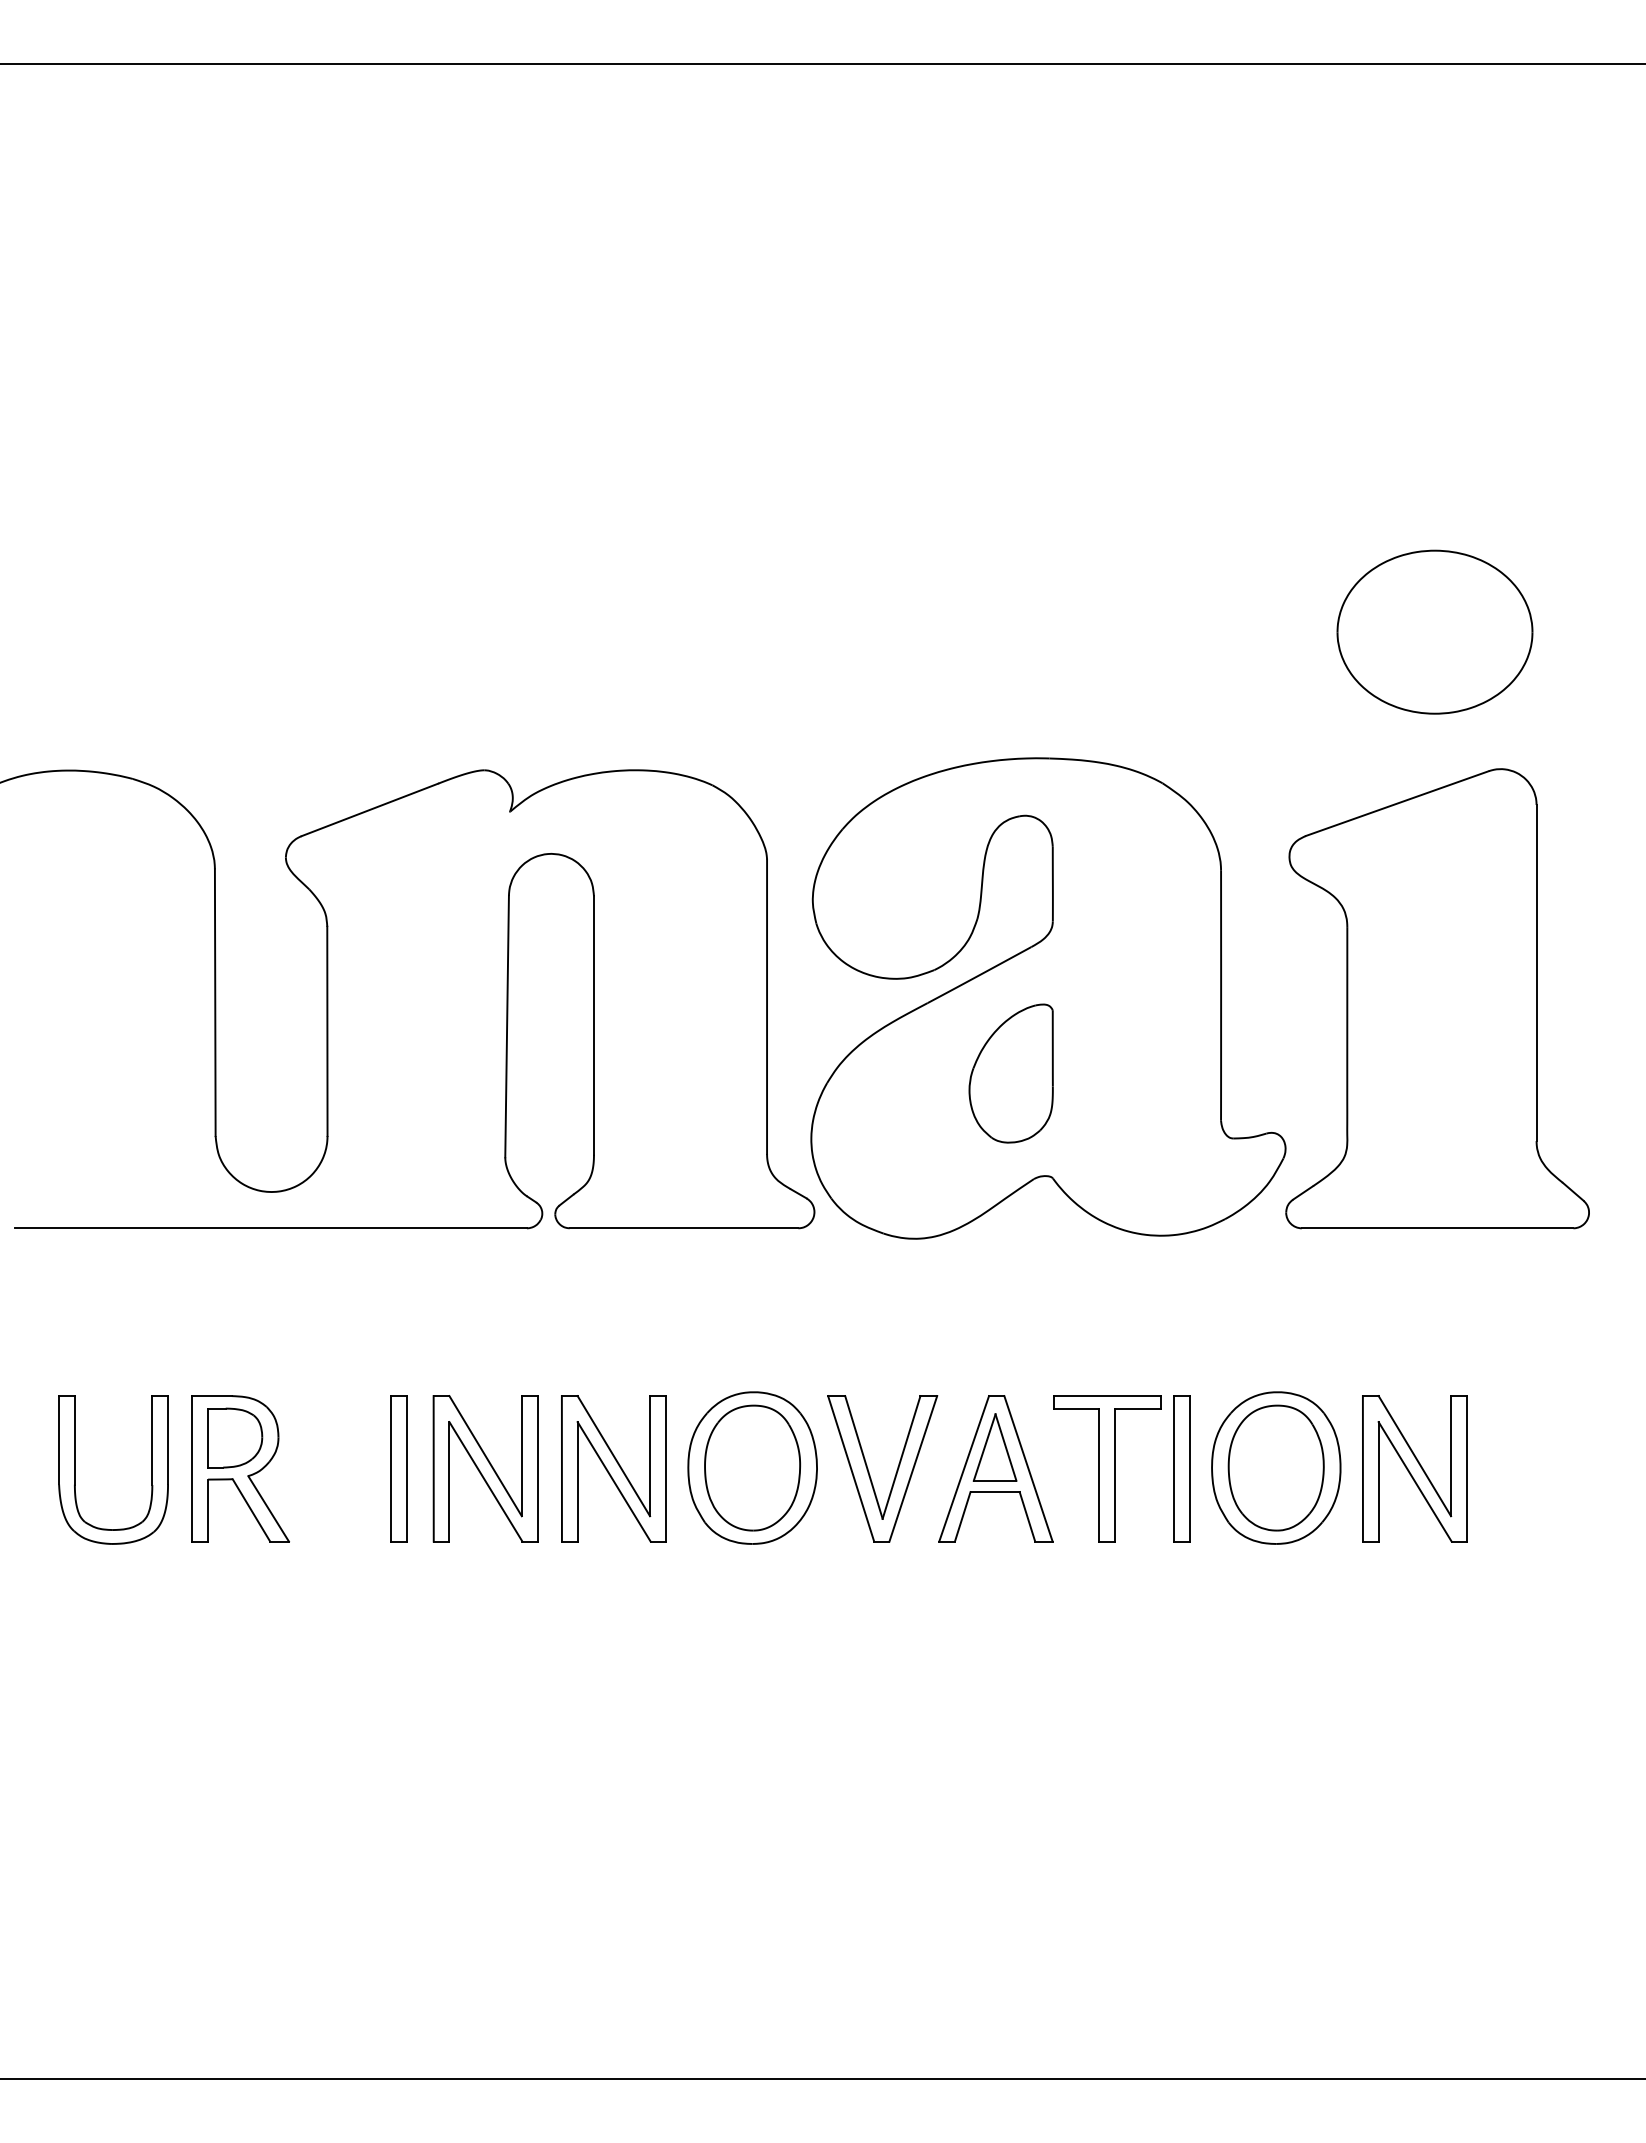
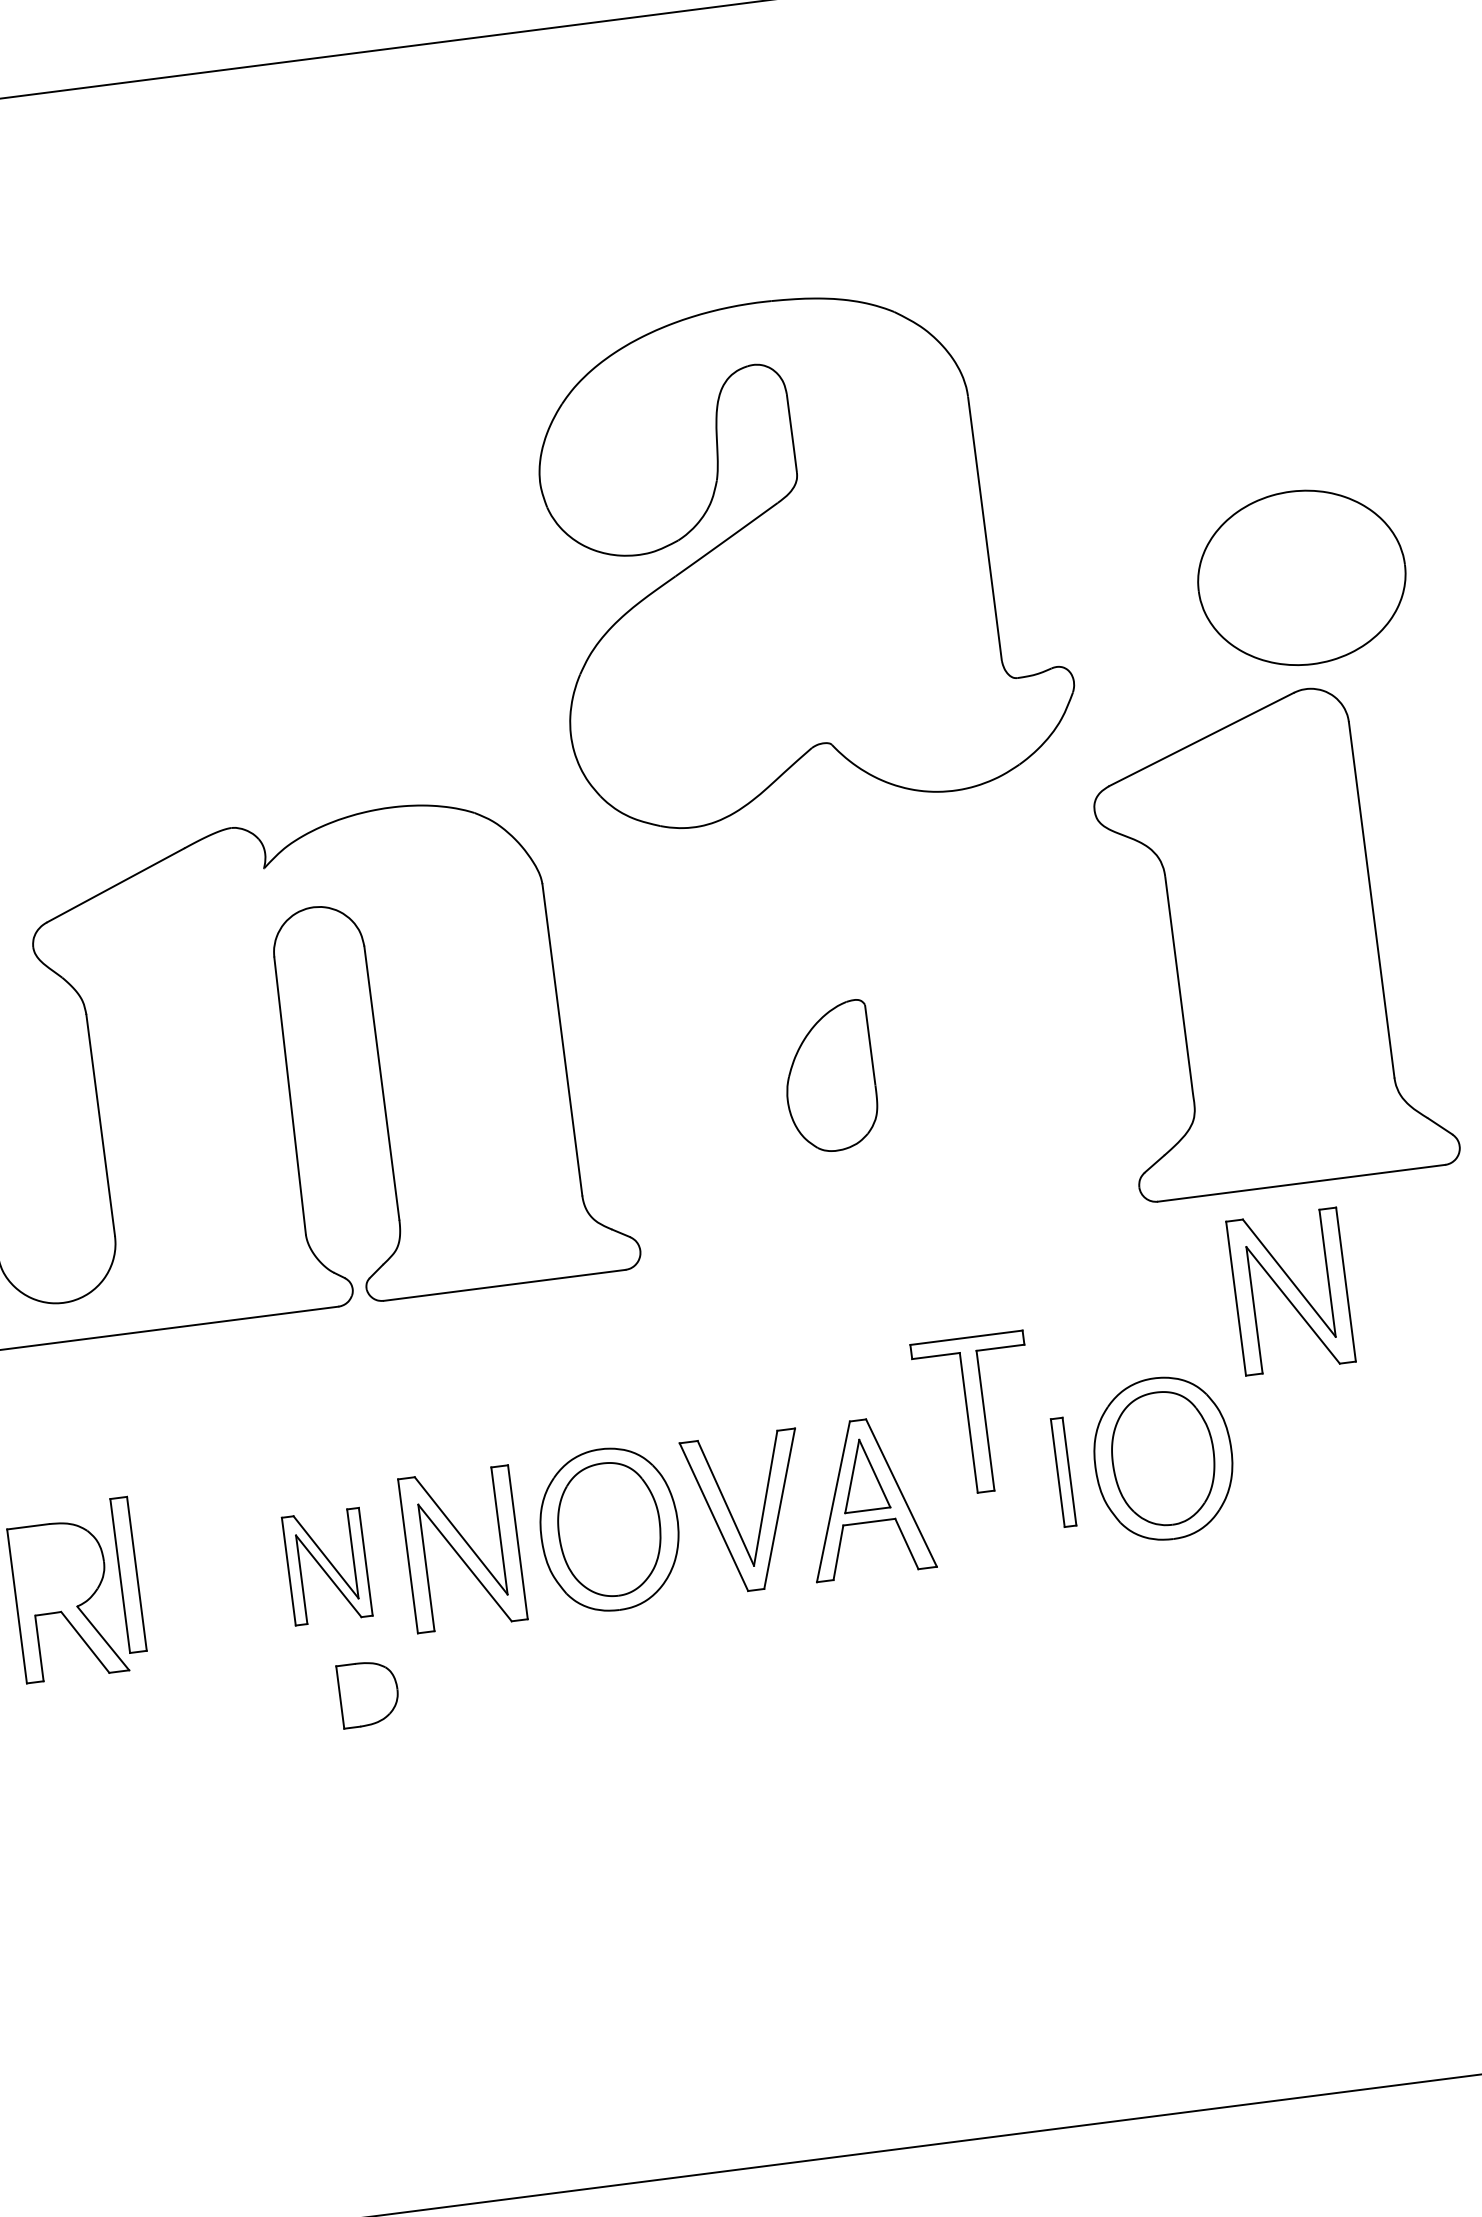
part: (1434, 631) -> (1301, 577), moved
part: (1048, 998) -> (802, 555), moved
part: (235, 1437) -> (369, 1693), moved
part: (398, 1468) -> (128, 1574), moved
part: (485, 1468) -> (327, 1566), size x0.7
part: (1107, 1468) -> (976, 1414), moved
part: (1181, 1468) -> (1063, 1472), size x0.7
part: (1414, 1468) -> (1290, 1291), moved

